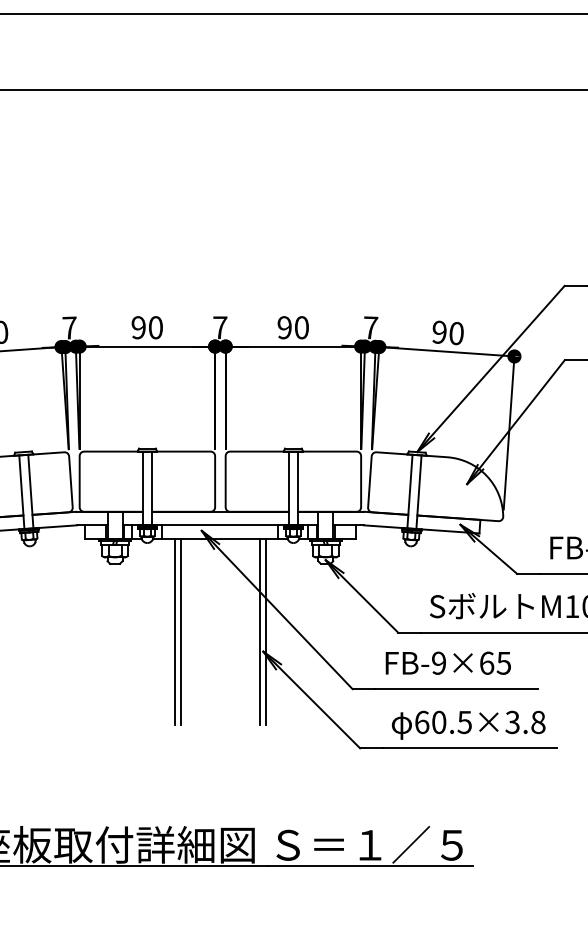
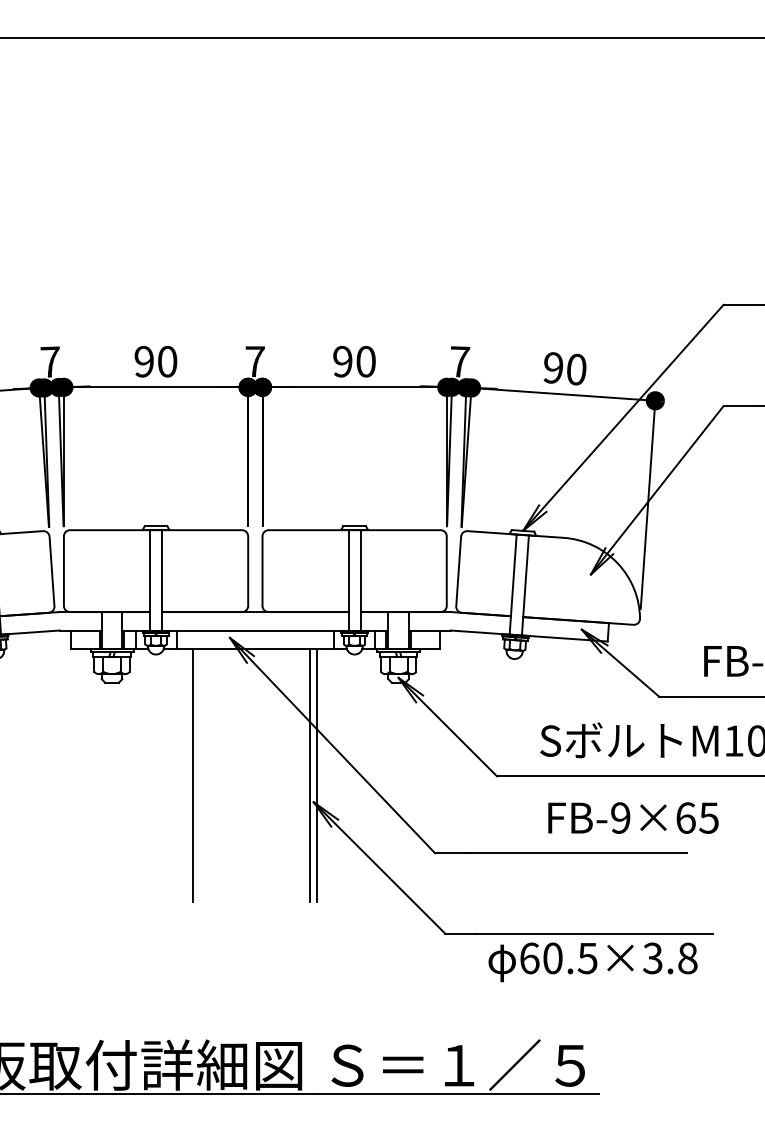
line: (180, 631) -> (201, 774), removed
text: (447, 662) -> (632, 817), moved
text: (468, 724) -> (592, 961), moved

